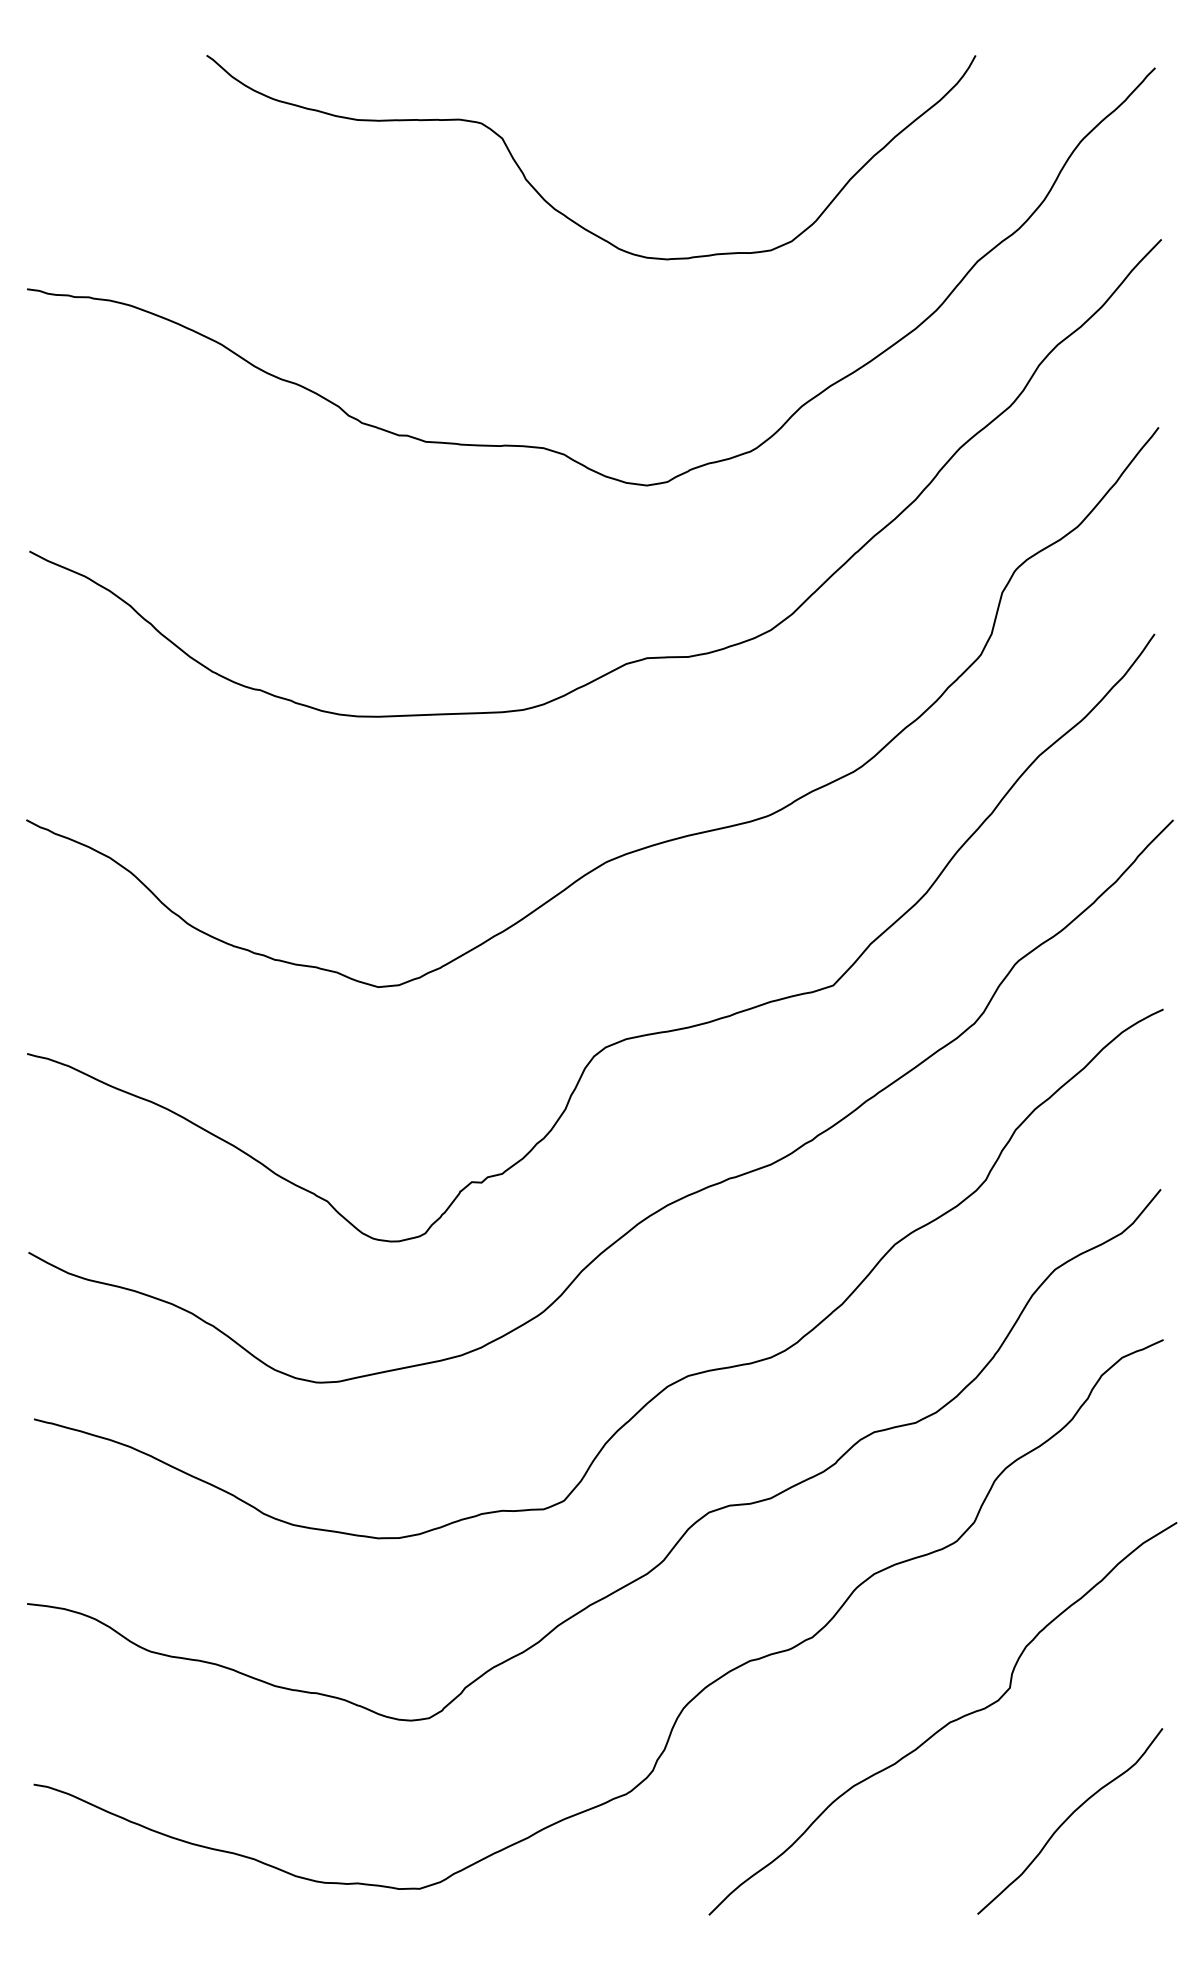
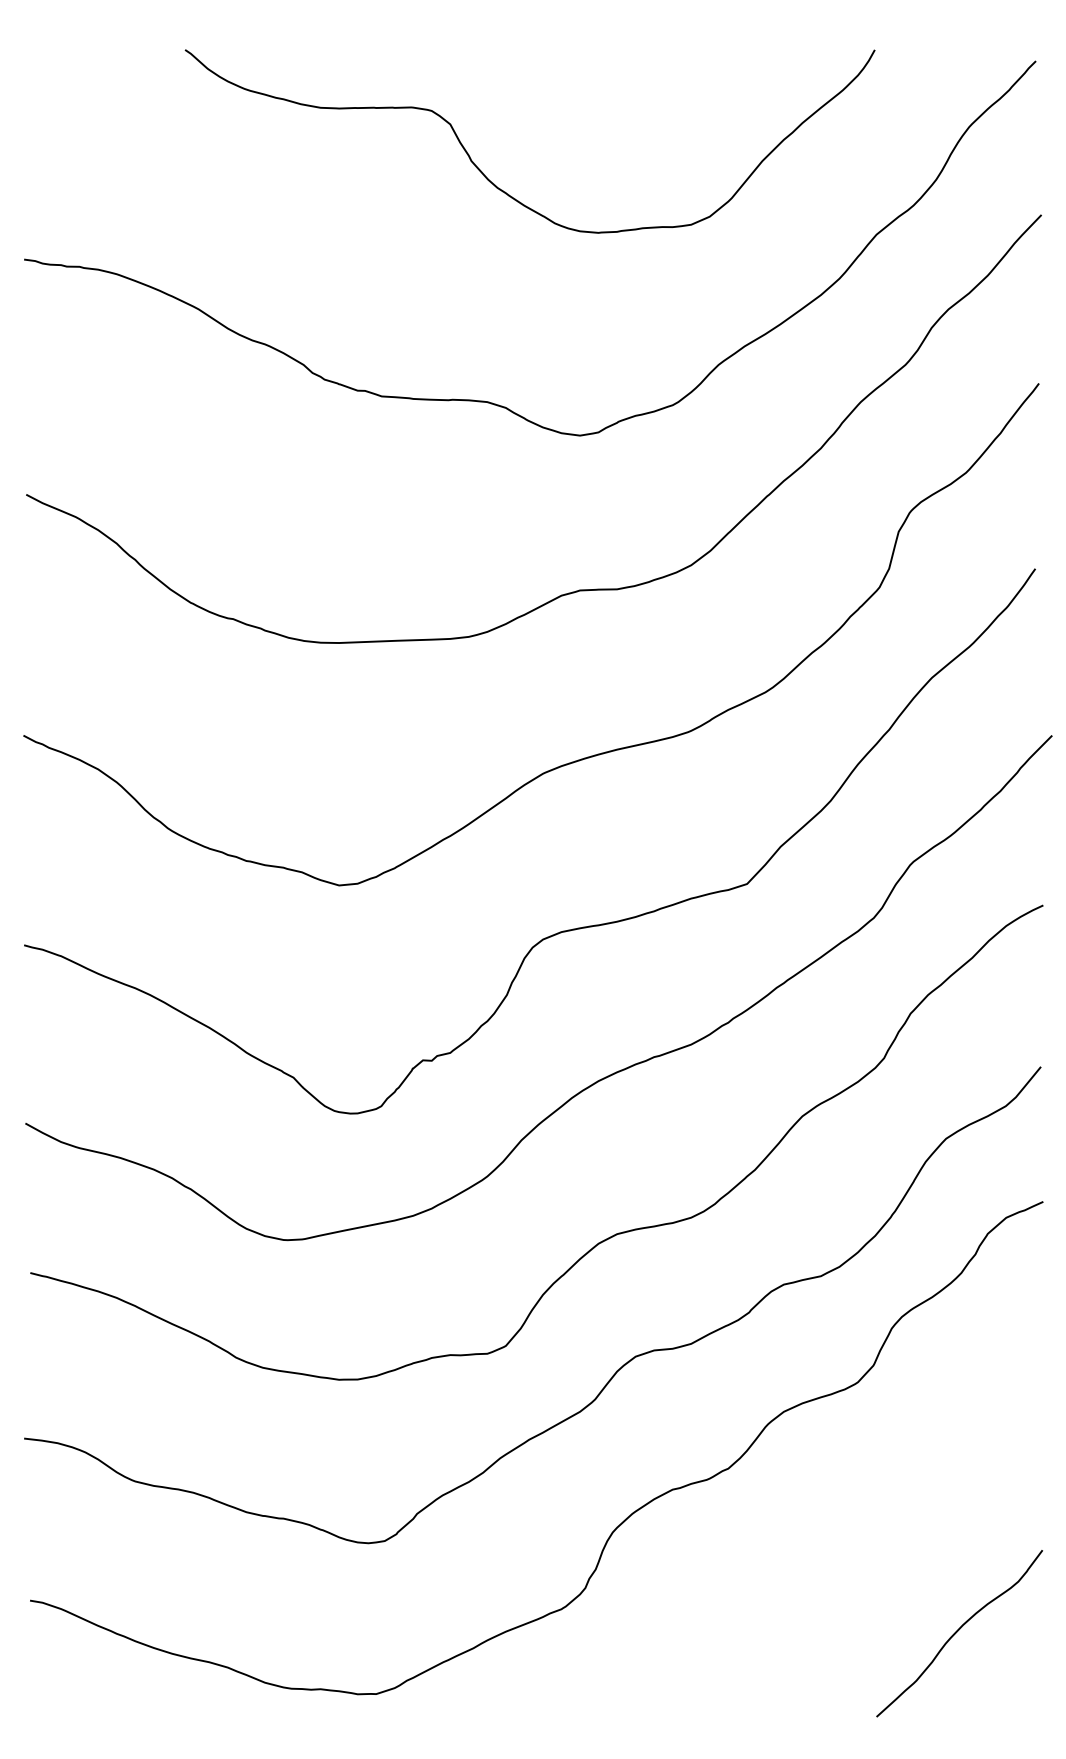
curve: (946, 1723) -> (848, 1545), removed

